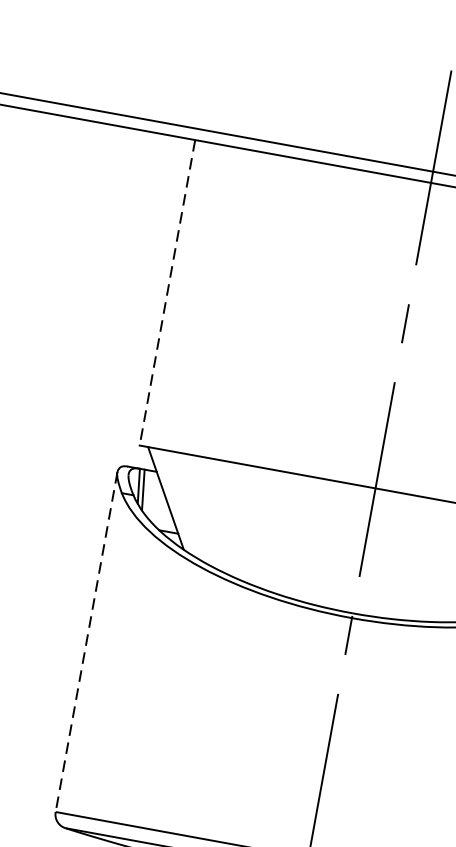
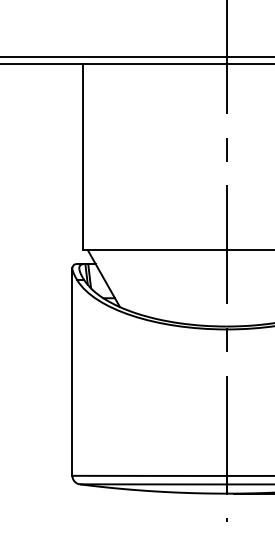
line: (166, 293) -> (82, 157), dashed -> solid
line: (86, 642) -> (72, 372), dashed -> solid

